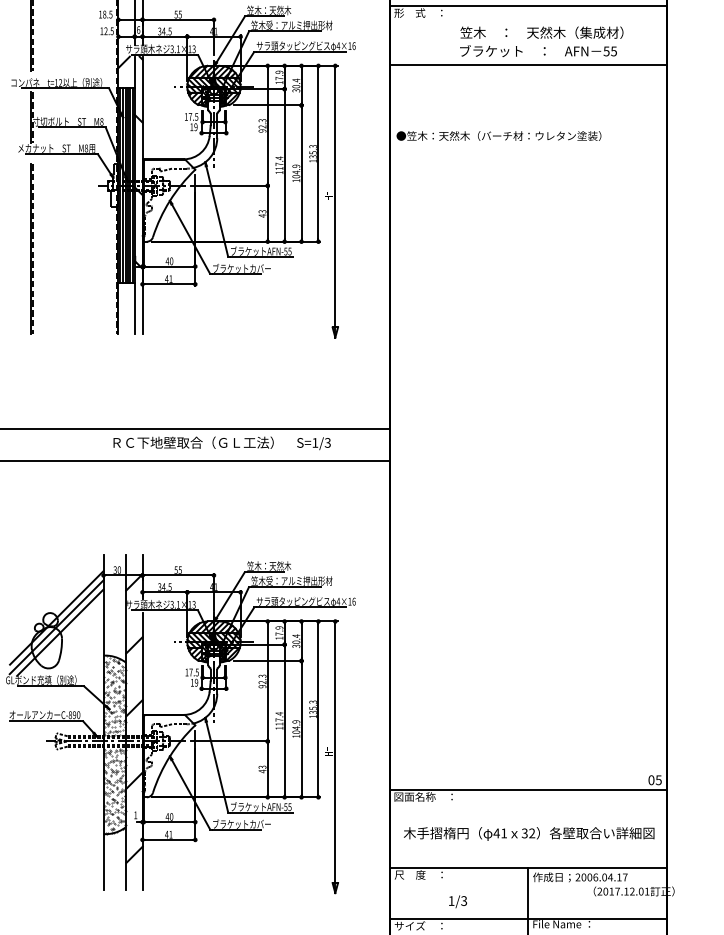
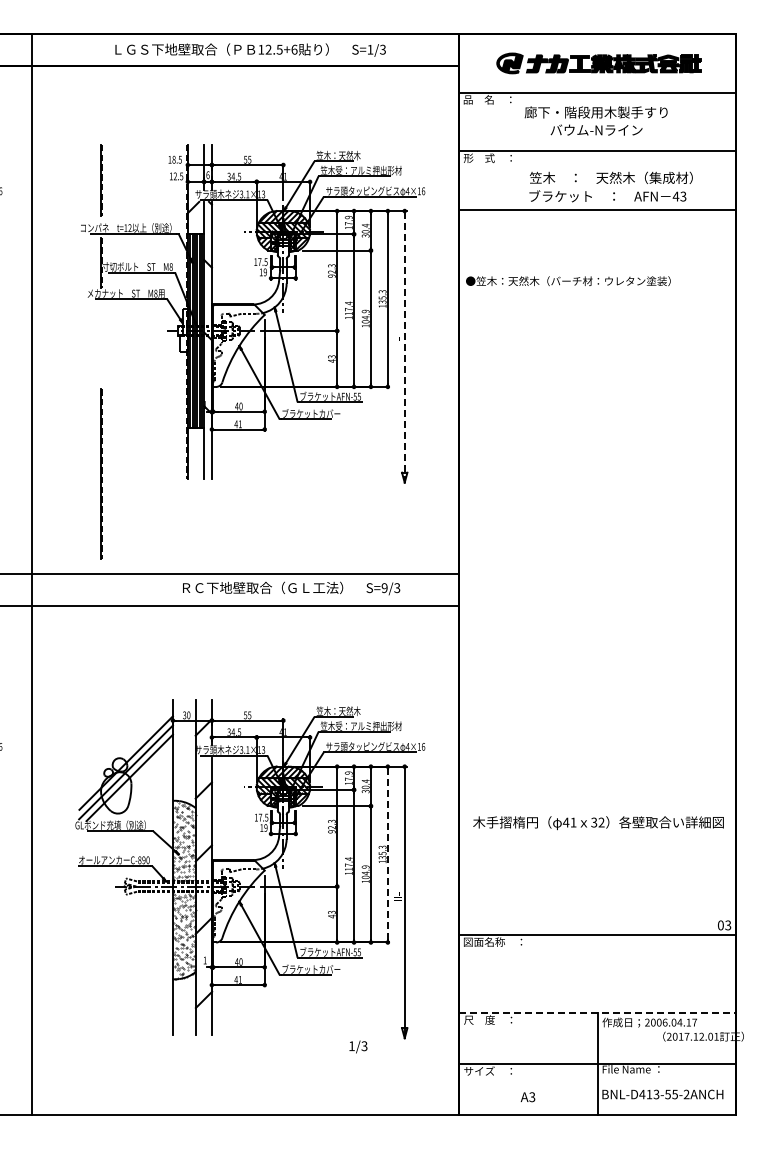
text: (610, 51) -> (679, 196), 55 -> 43
line: (335, 201) -> (404, 346), solid -> dashed
line: (32, 248) -> (101, 473), moved
text: (315, 443) -> (384, 588), S=1/3 -> S=9/3
line: (318, 709) -> (387, 854), solid -> dashed
text: (659, 779) -> (728, 924), 05 -> 03
text: (529, 834) -> (598, 823), moved
line: (529, 868) -> (598, 1013), solid -> dashed
text: (458, 901) -> (358, 1046), moved

